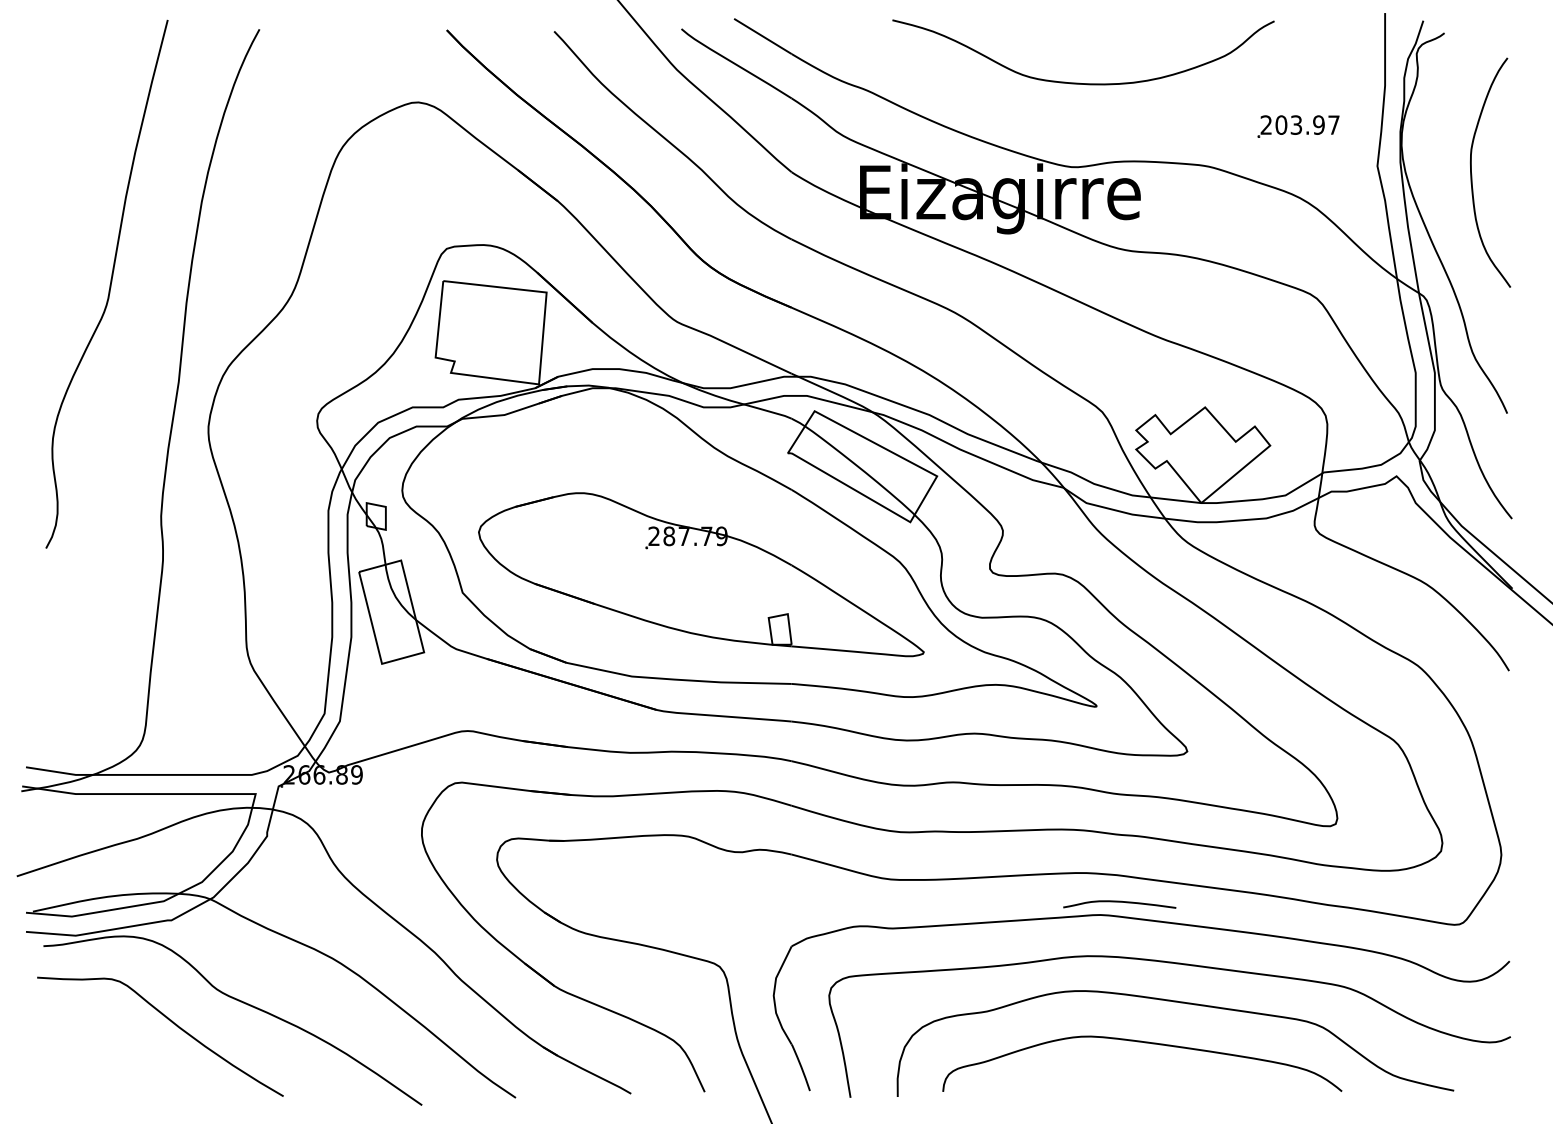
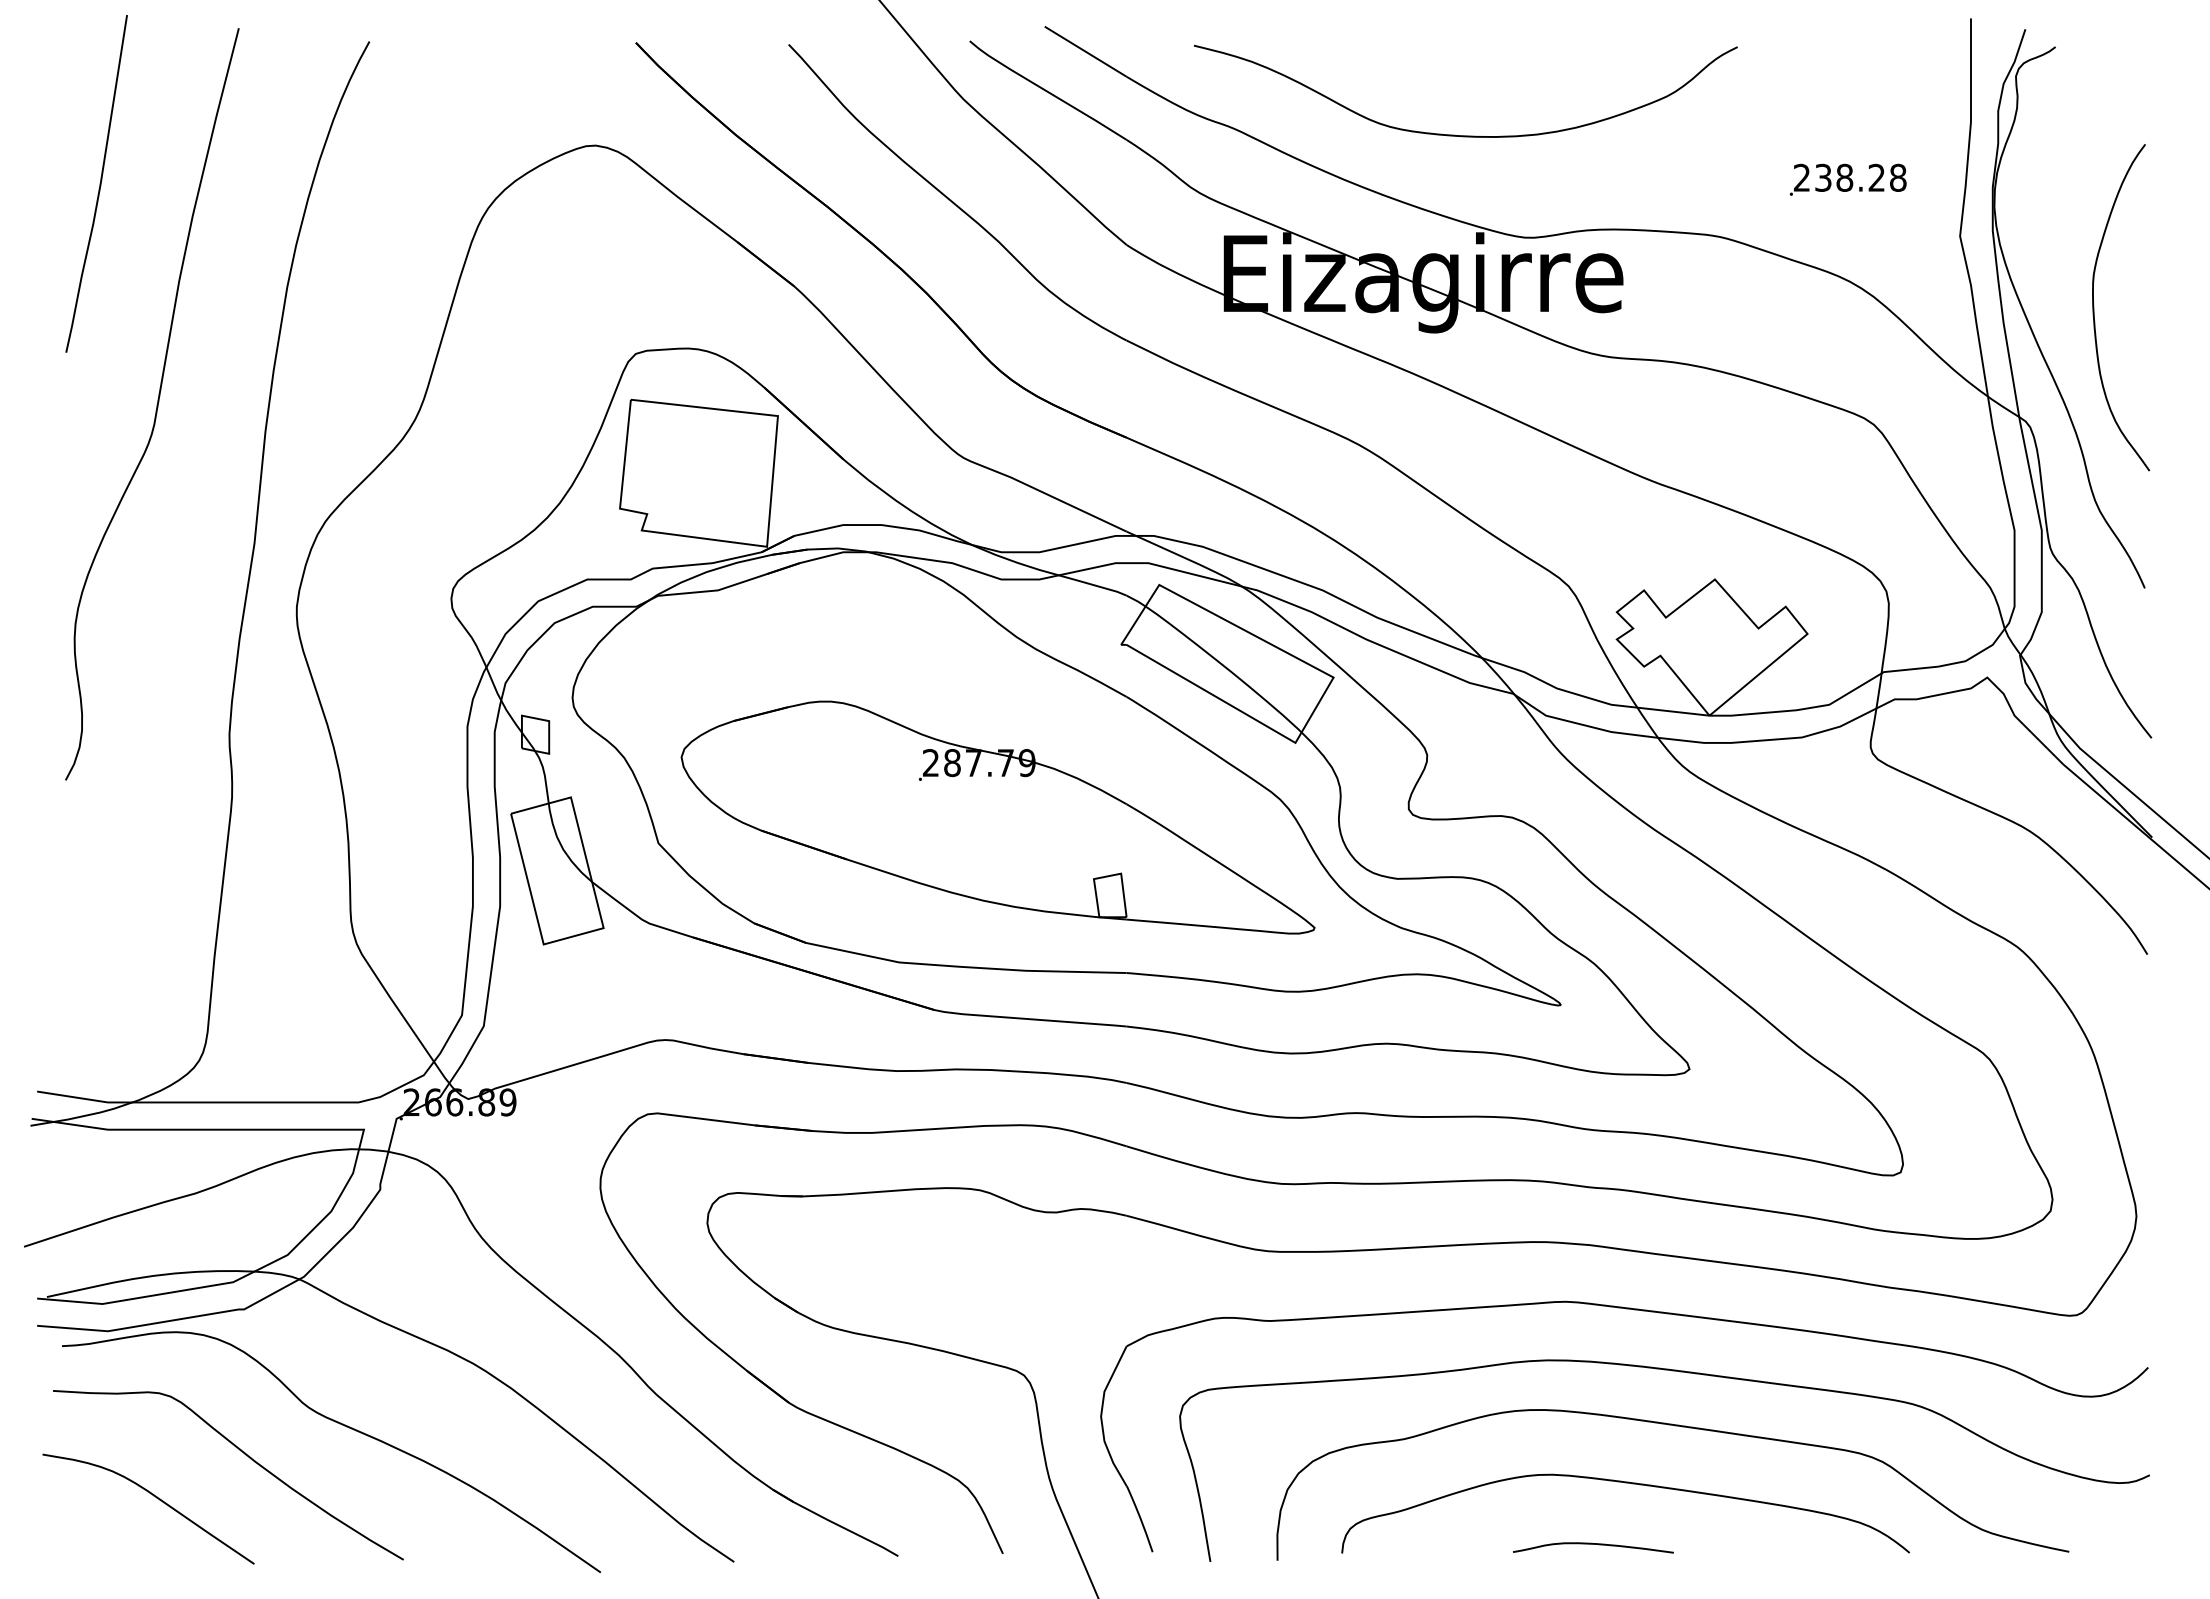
curve: (1083, 83) -> (1465, 135), moved
text: (1307, 124) -> (1860, 177), 203.97 -> 238.28
curve: (69, 129) -> (99, 183), added
curve: (1471, 172) -> (2094, 307), moved
curve: (1119, 902) -> (1593, 1544), moved
curve: (109, 1053) -> (156, 1498), added

